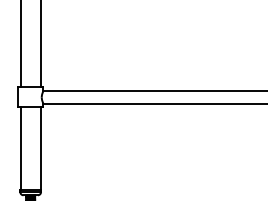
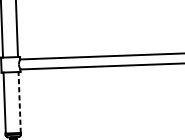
line: (40, 148) -> (19, 102), solid -> dashed

